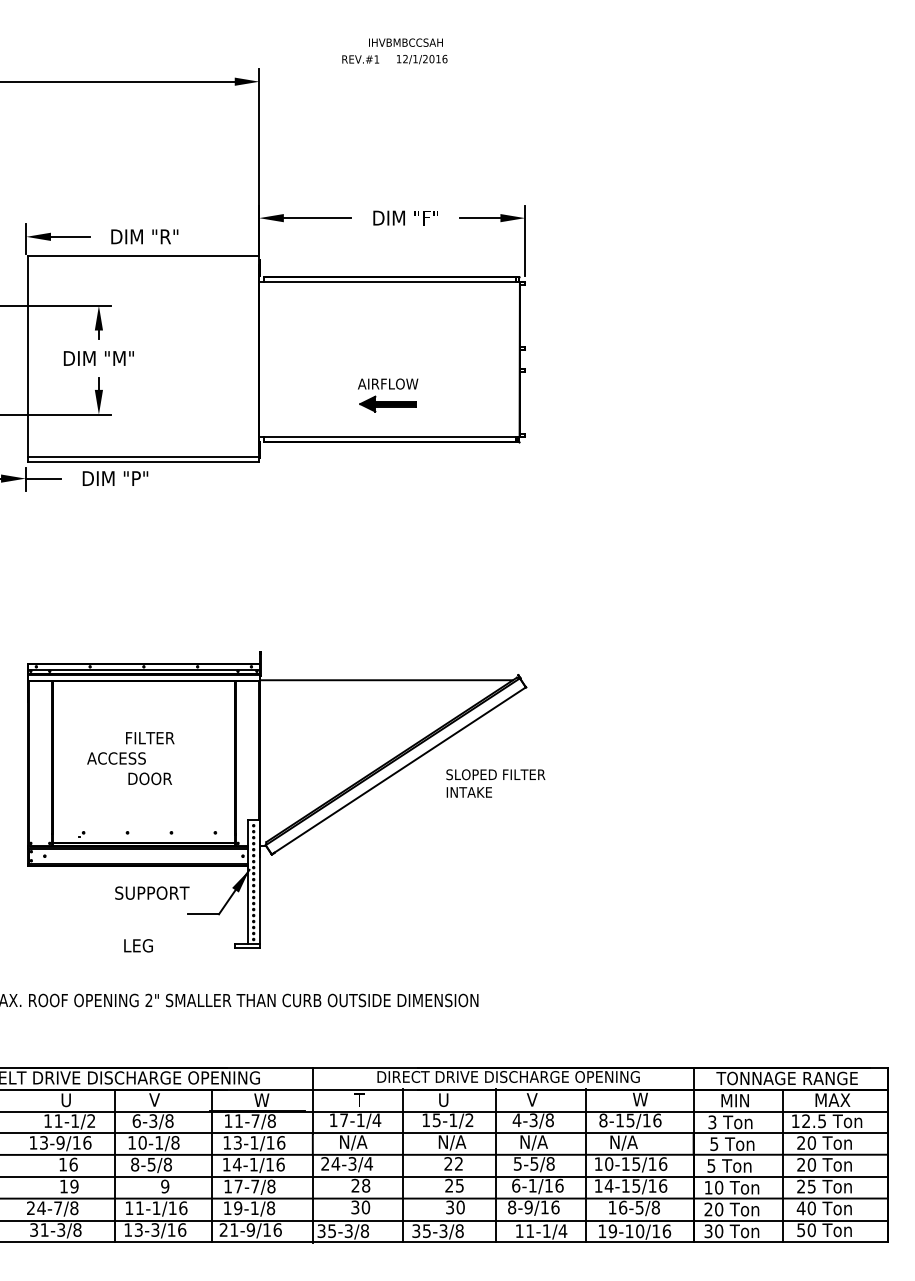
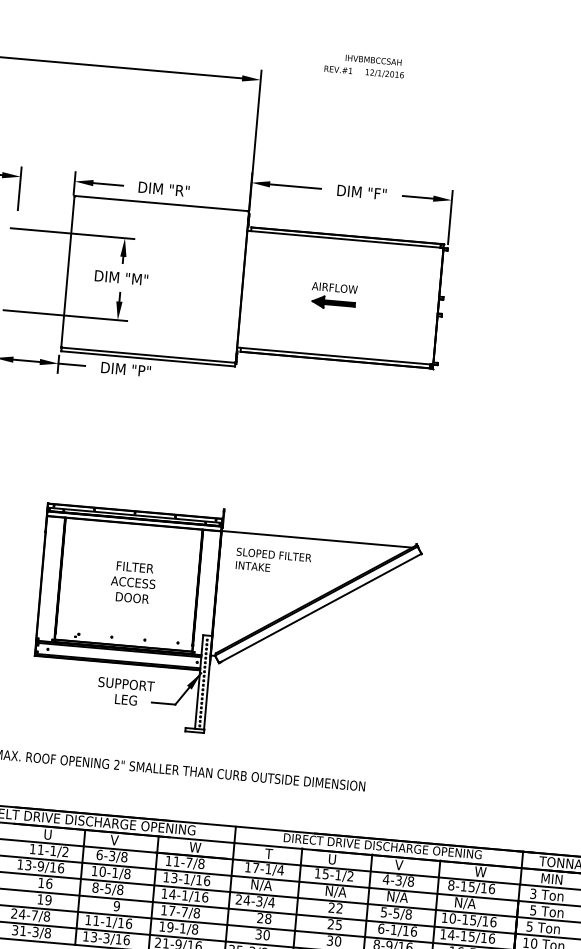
part: (388, 395) -> (334, 296), moved
text: (116, 758) -> (133, 582), moved
text: (495, 783) -> (273, 561), moved
text: (138, 945) -> (126, 699), moved

